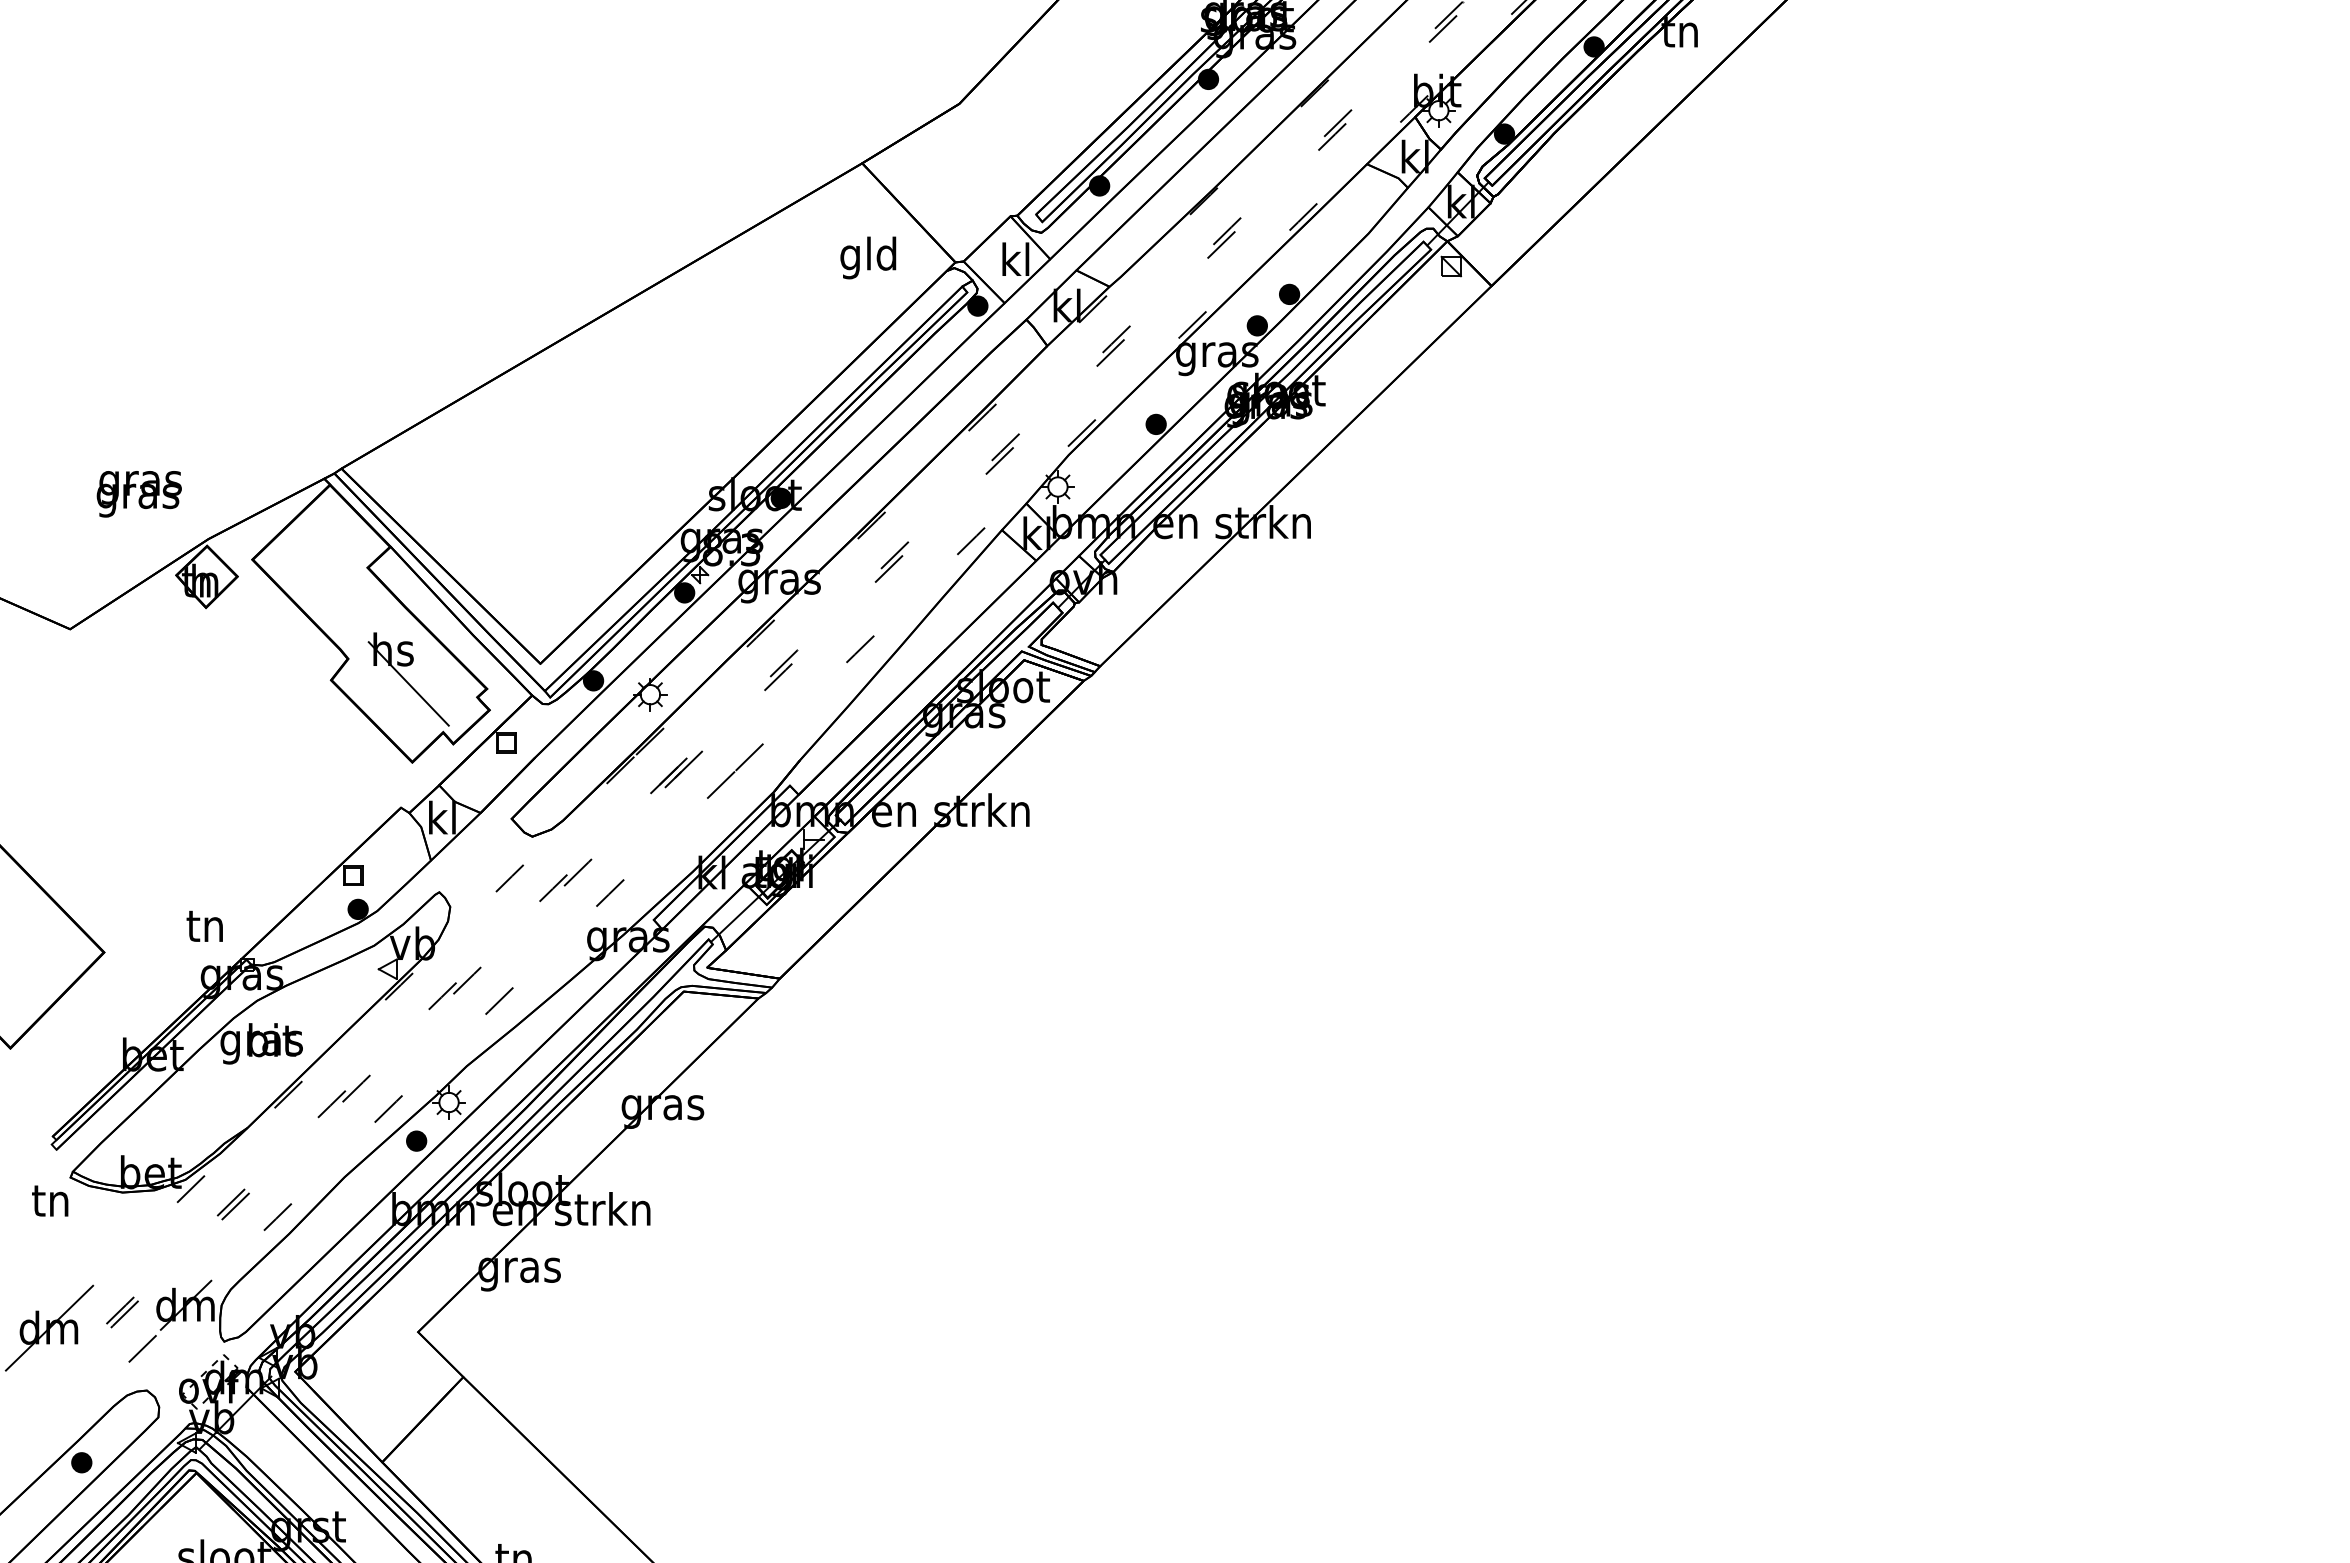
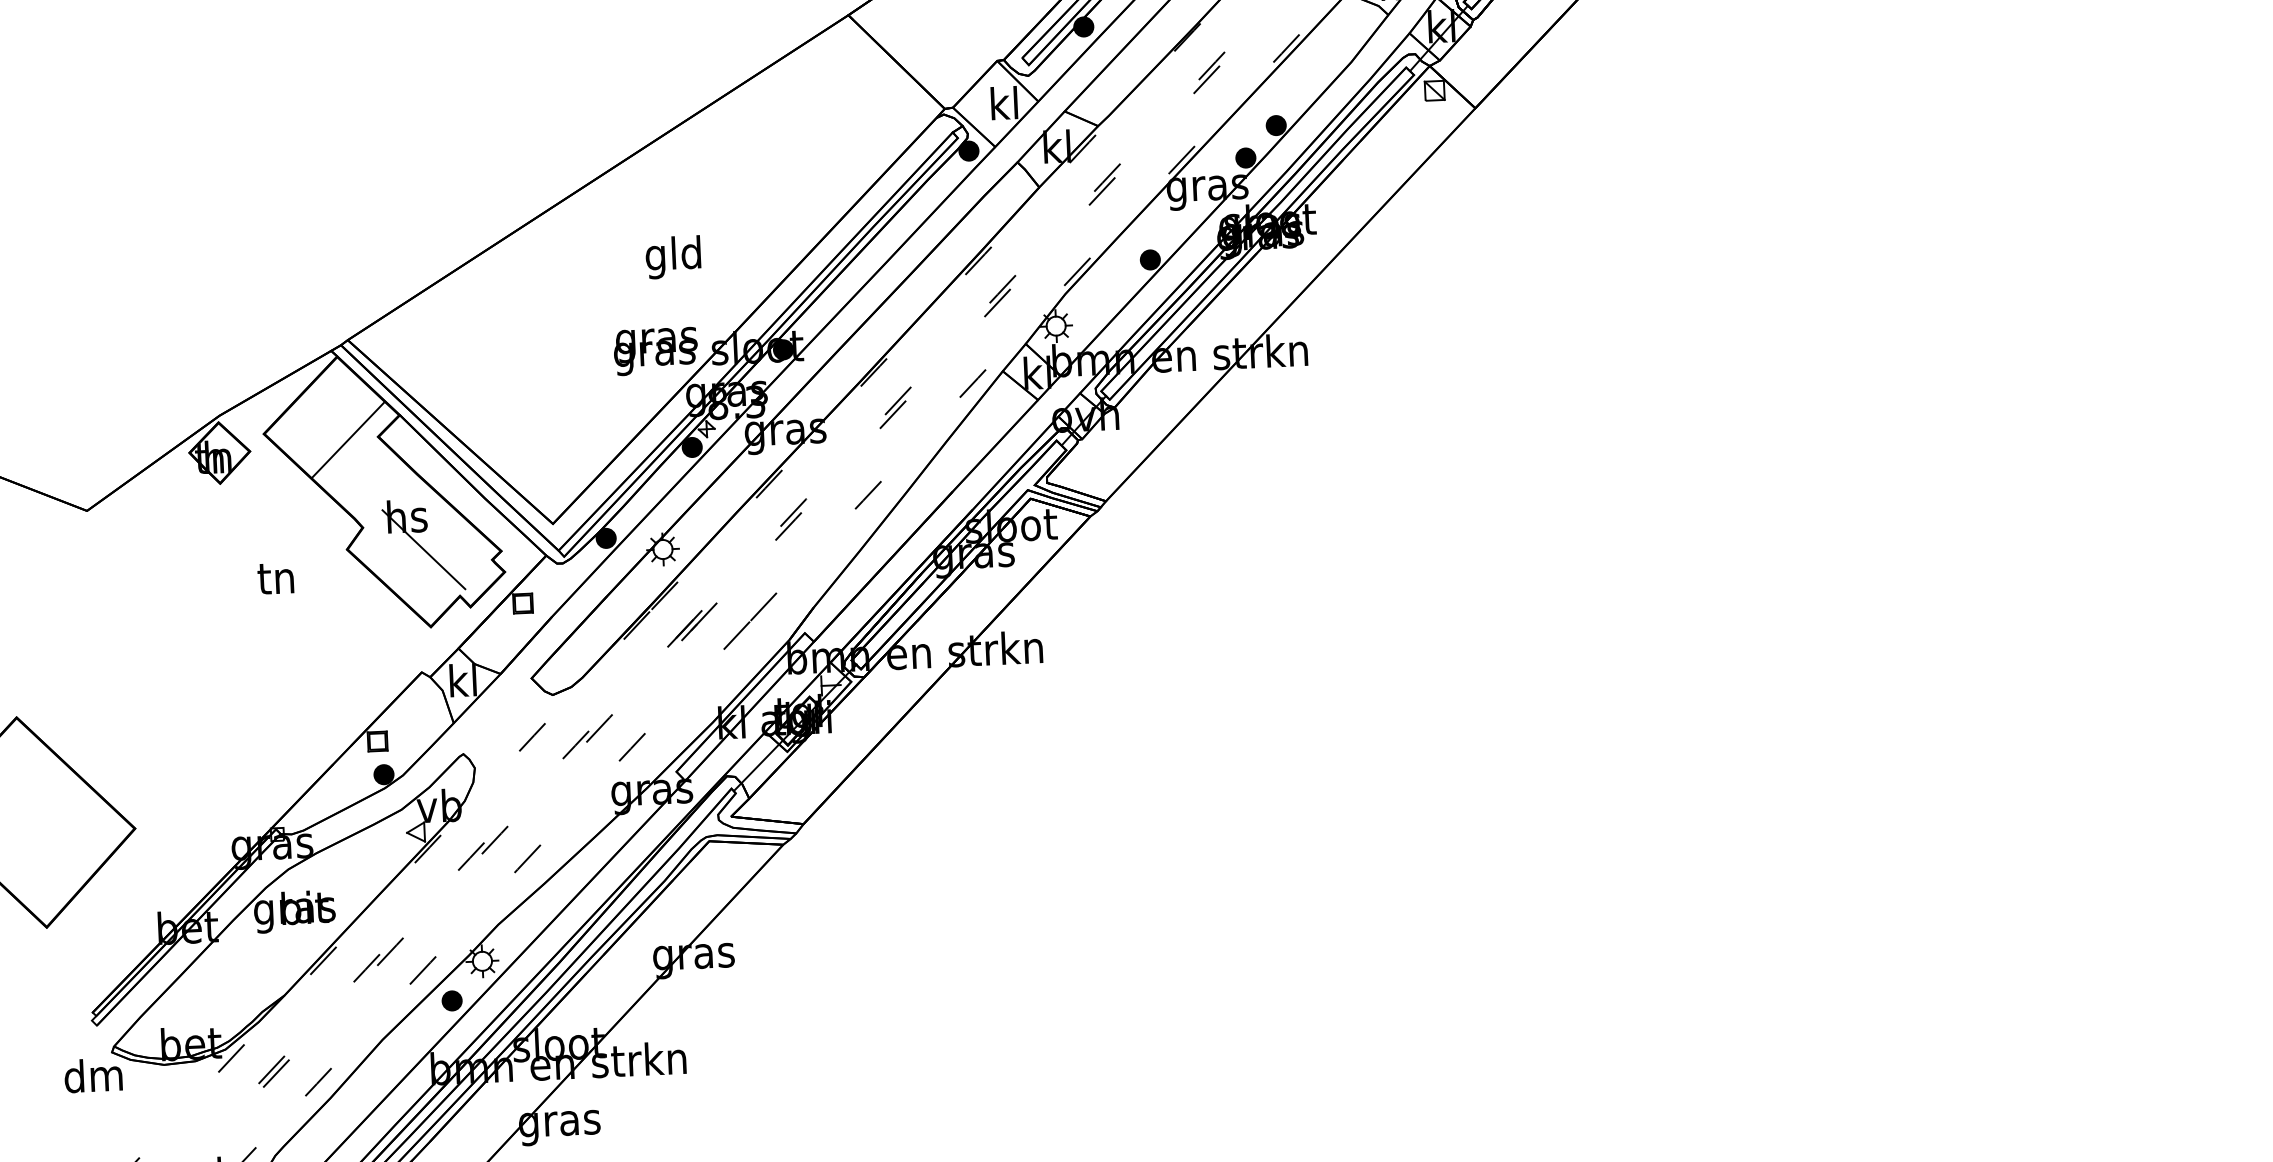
text: (868, 257) -> (673, 256), moved
text: (138, 494) -> (655, 351), moved
line: (337, 569) -> (348, 439), added
text: (204, 925) -> (275, 577), moved
text: (50, 1200) -> (93, 1075), tn -> dm

